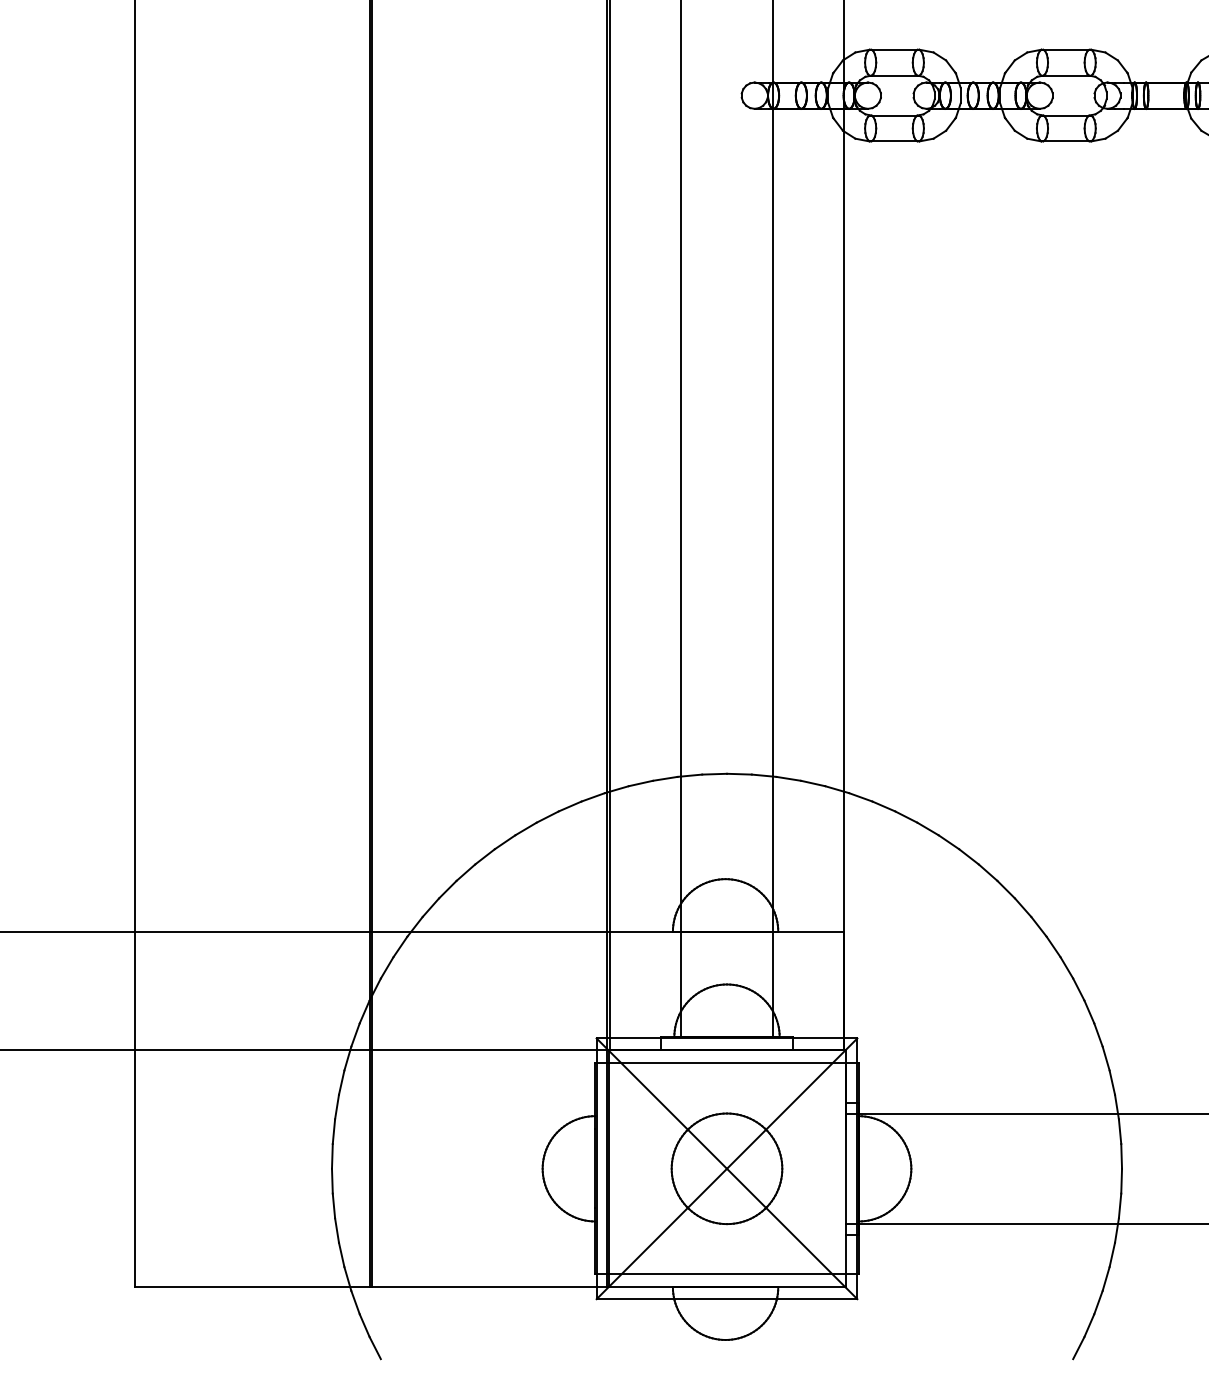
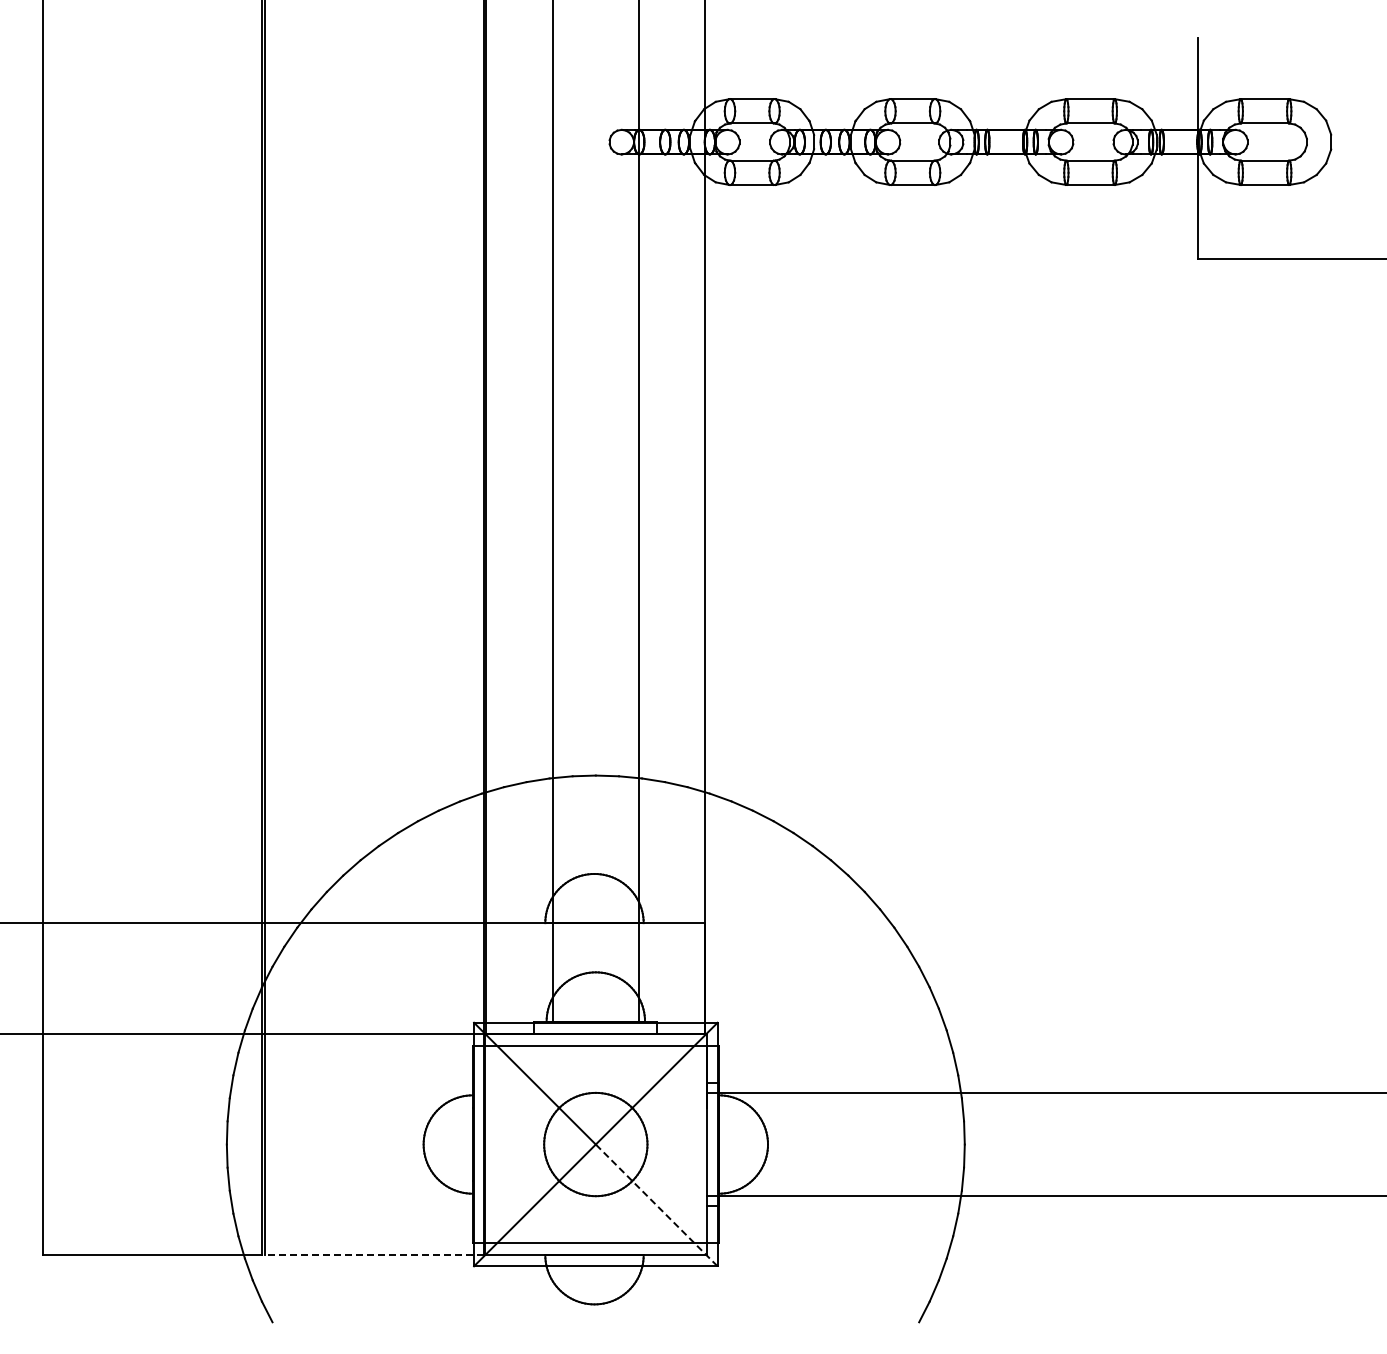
line: (791, 1234) -> (656, 1205), solid -> dashed
line: (488, 1287) -> (373, 1255), solid -> dashed

